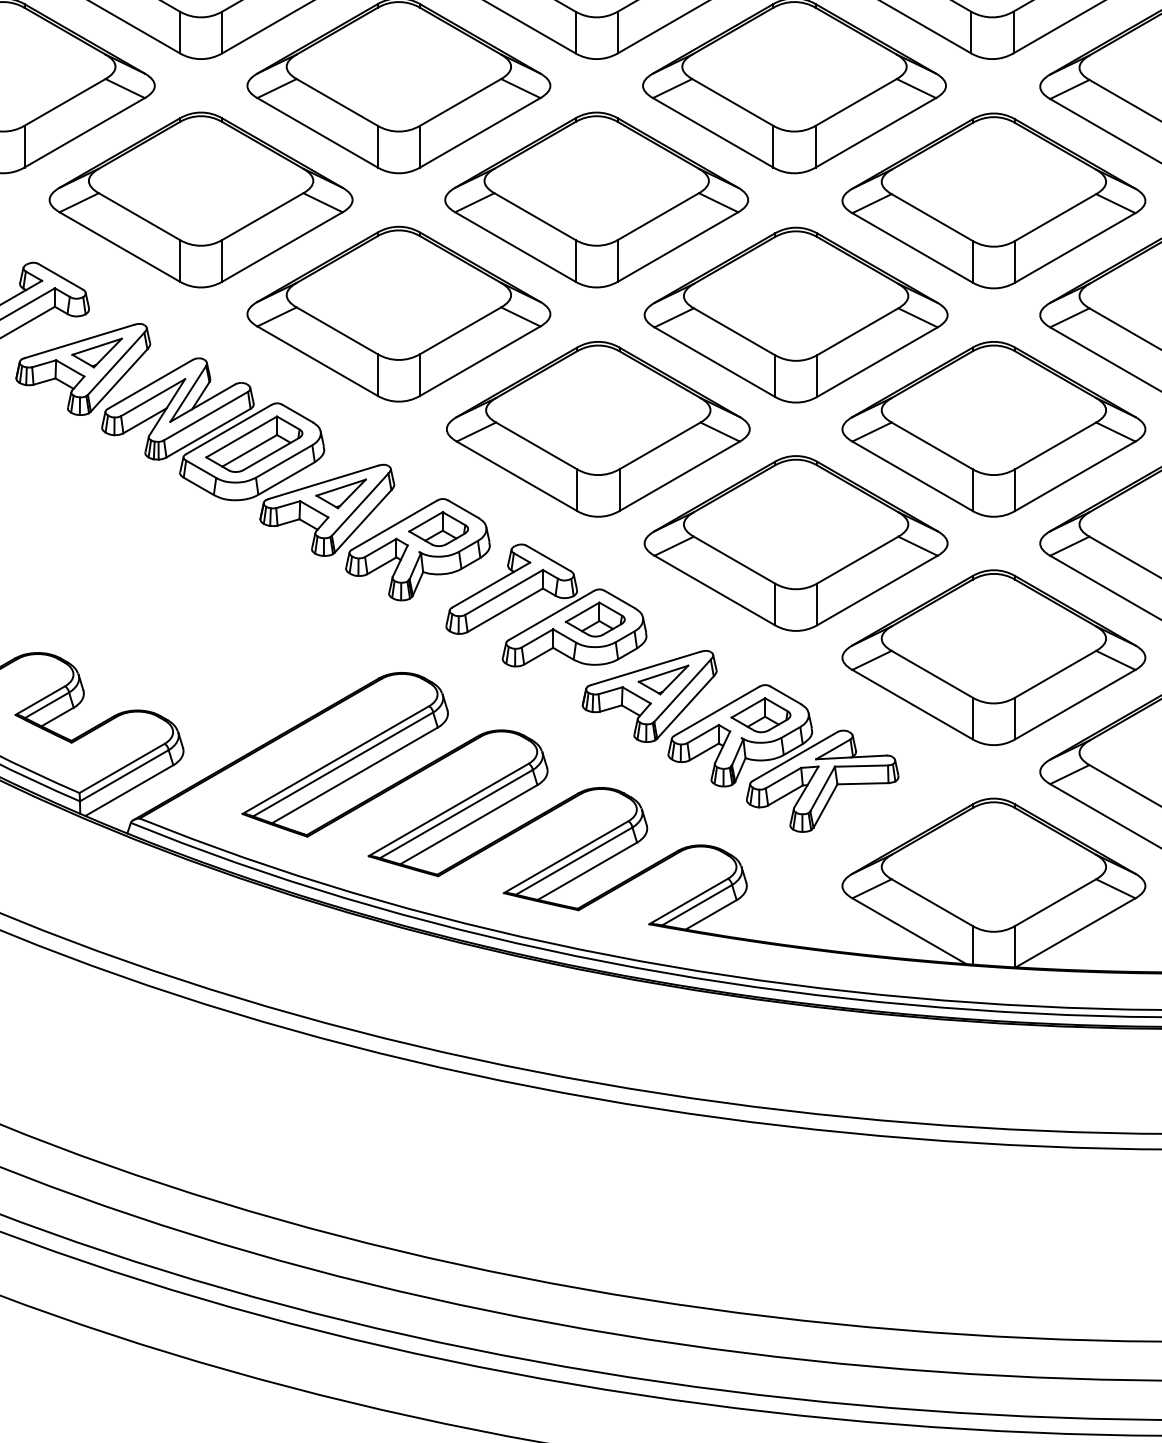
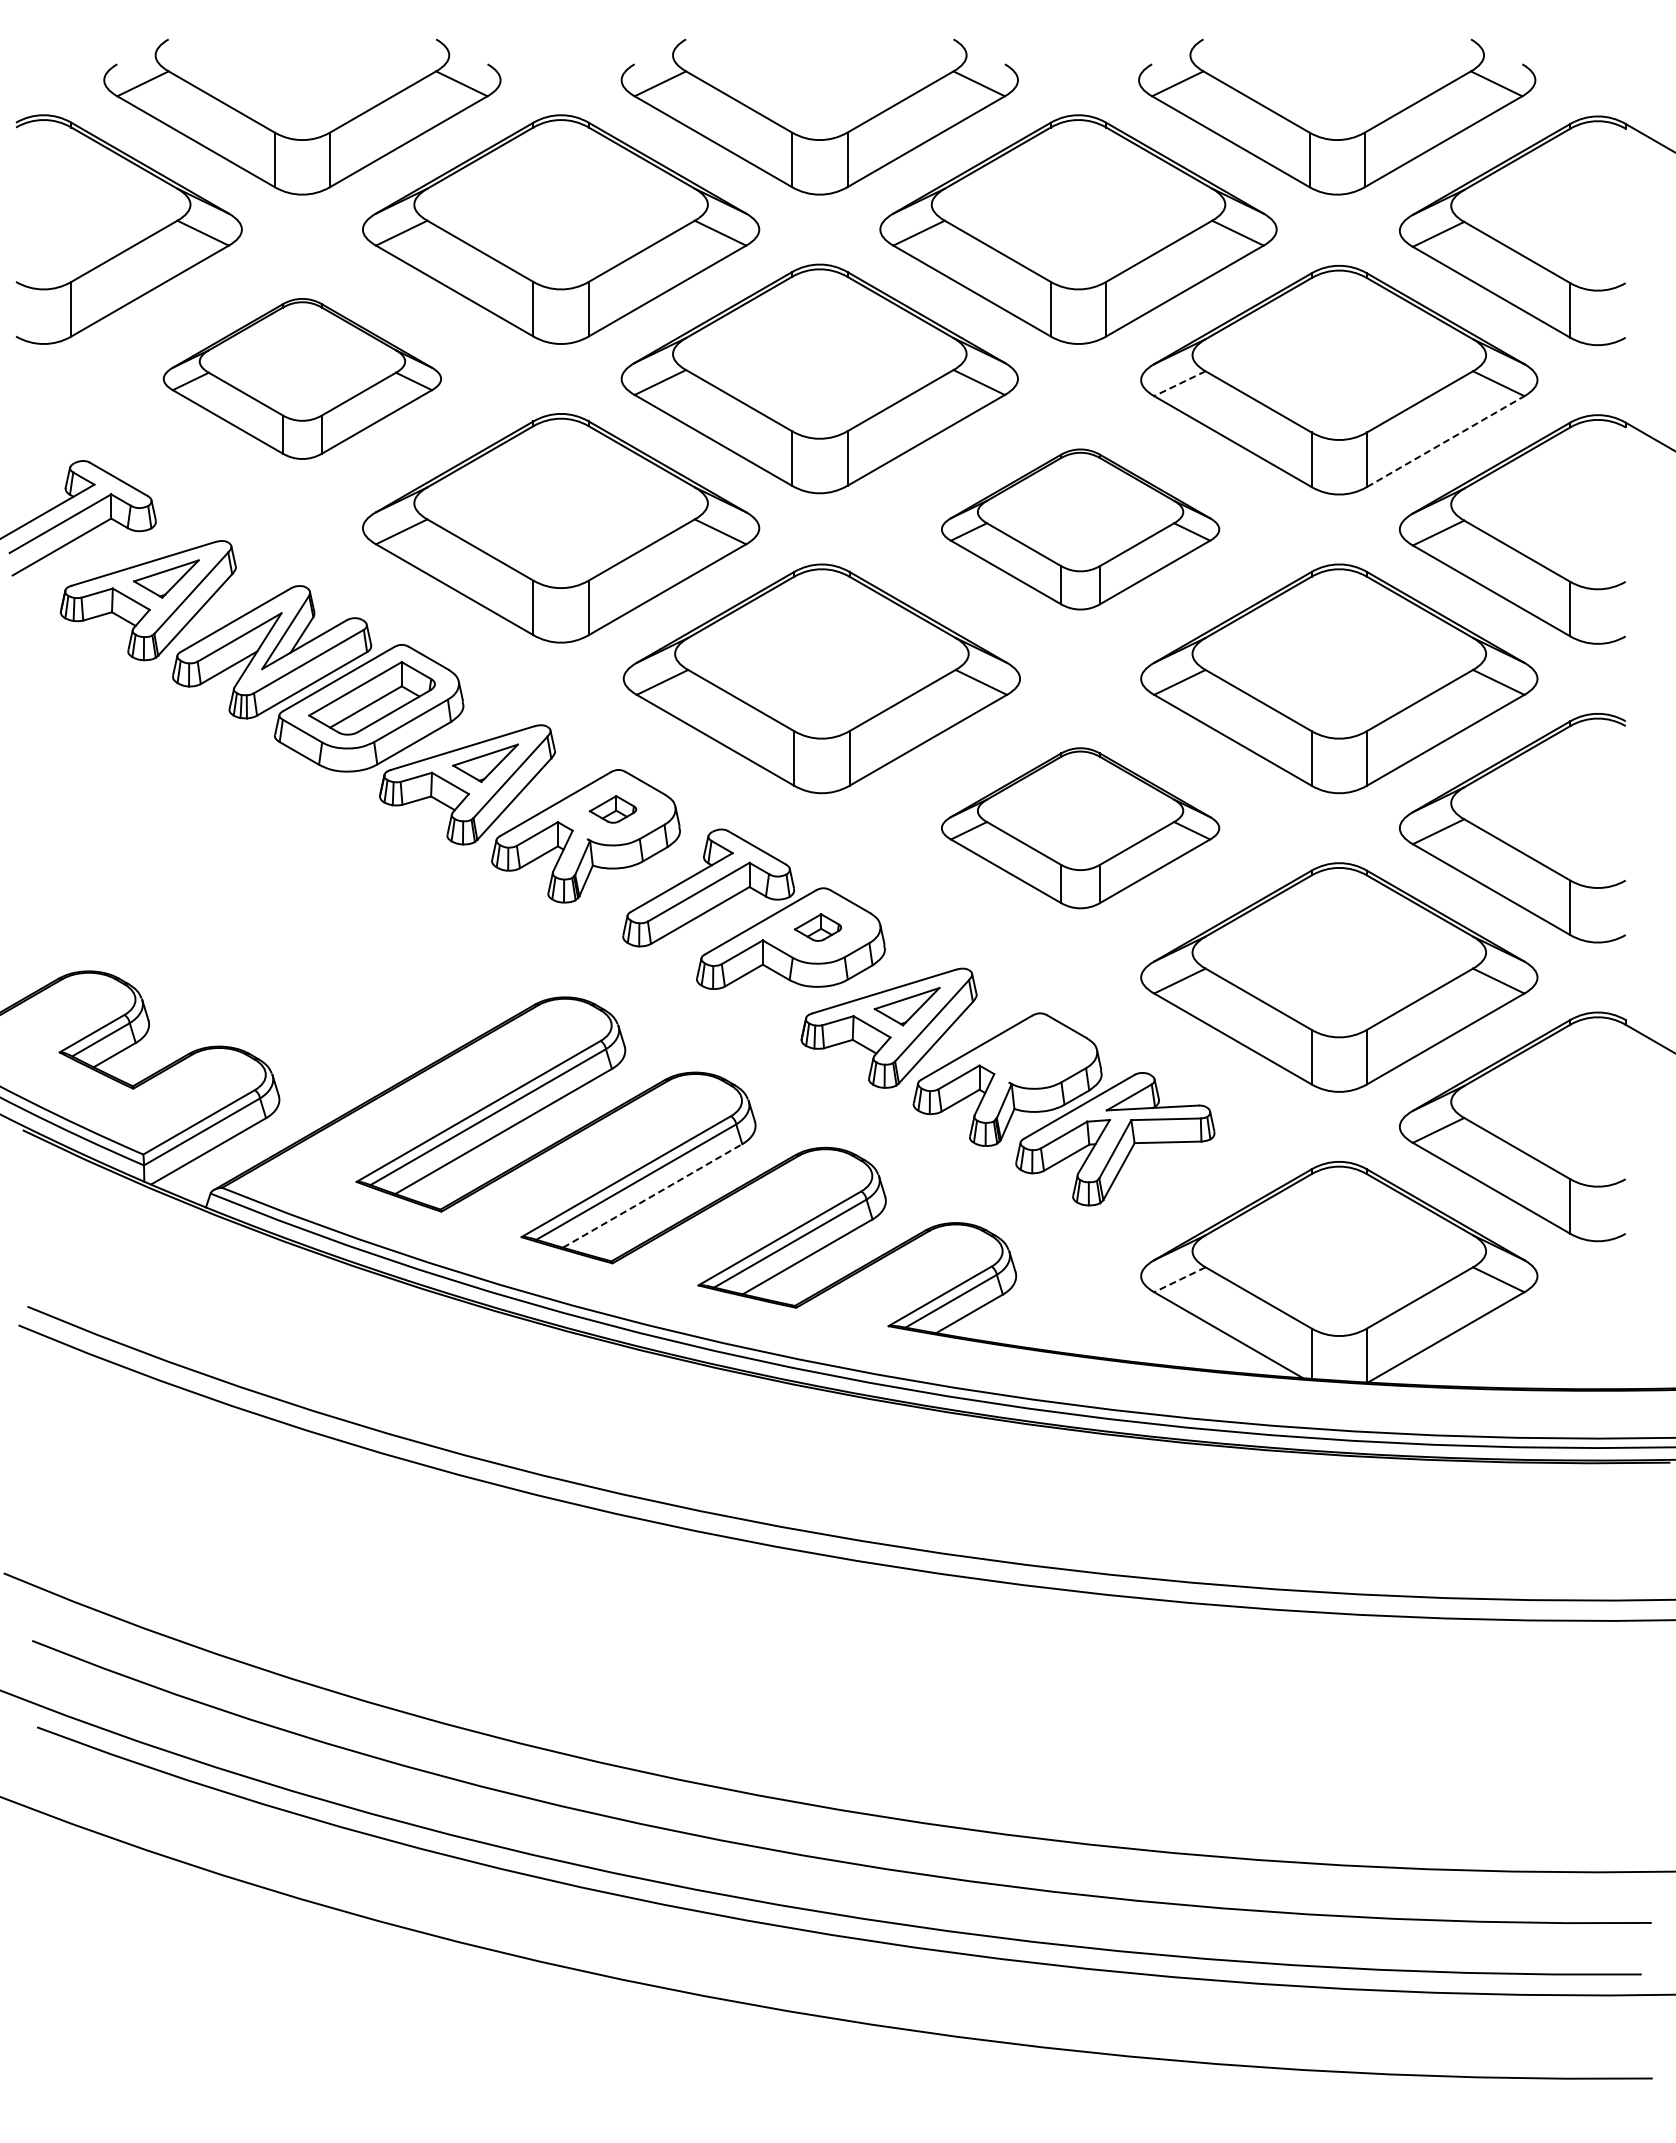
part: (201, 199) -> (302, 378), size x0.7
line: (871, 203) -> (1179, 383), solid -> dashed
line: (1075, 247) -> (1445, 441), solid -> dashed
part: (796, 315) -> (1080, 529), size x0.7
part: (438, 529) -> (612, 809), size x0.6
part: (796, 543) -> (1080, 828), size x0.7
part: (594, 619) -> (817, 927), size x0.6
part: (760, 715) -> (1034, 1052), removed
line: (469, 824) -> (653, 1195), solid -> dashed
line: (871, 888) -> (1179, 1279), solid -> dashed

